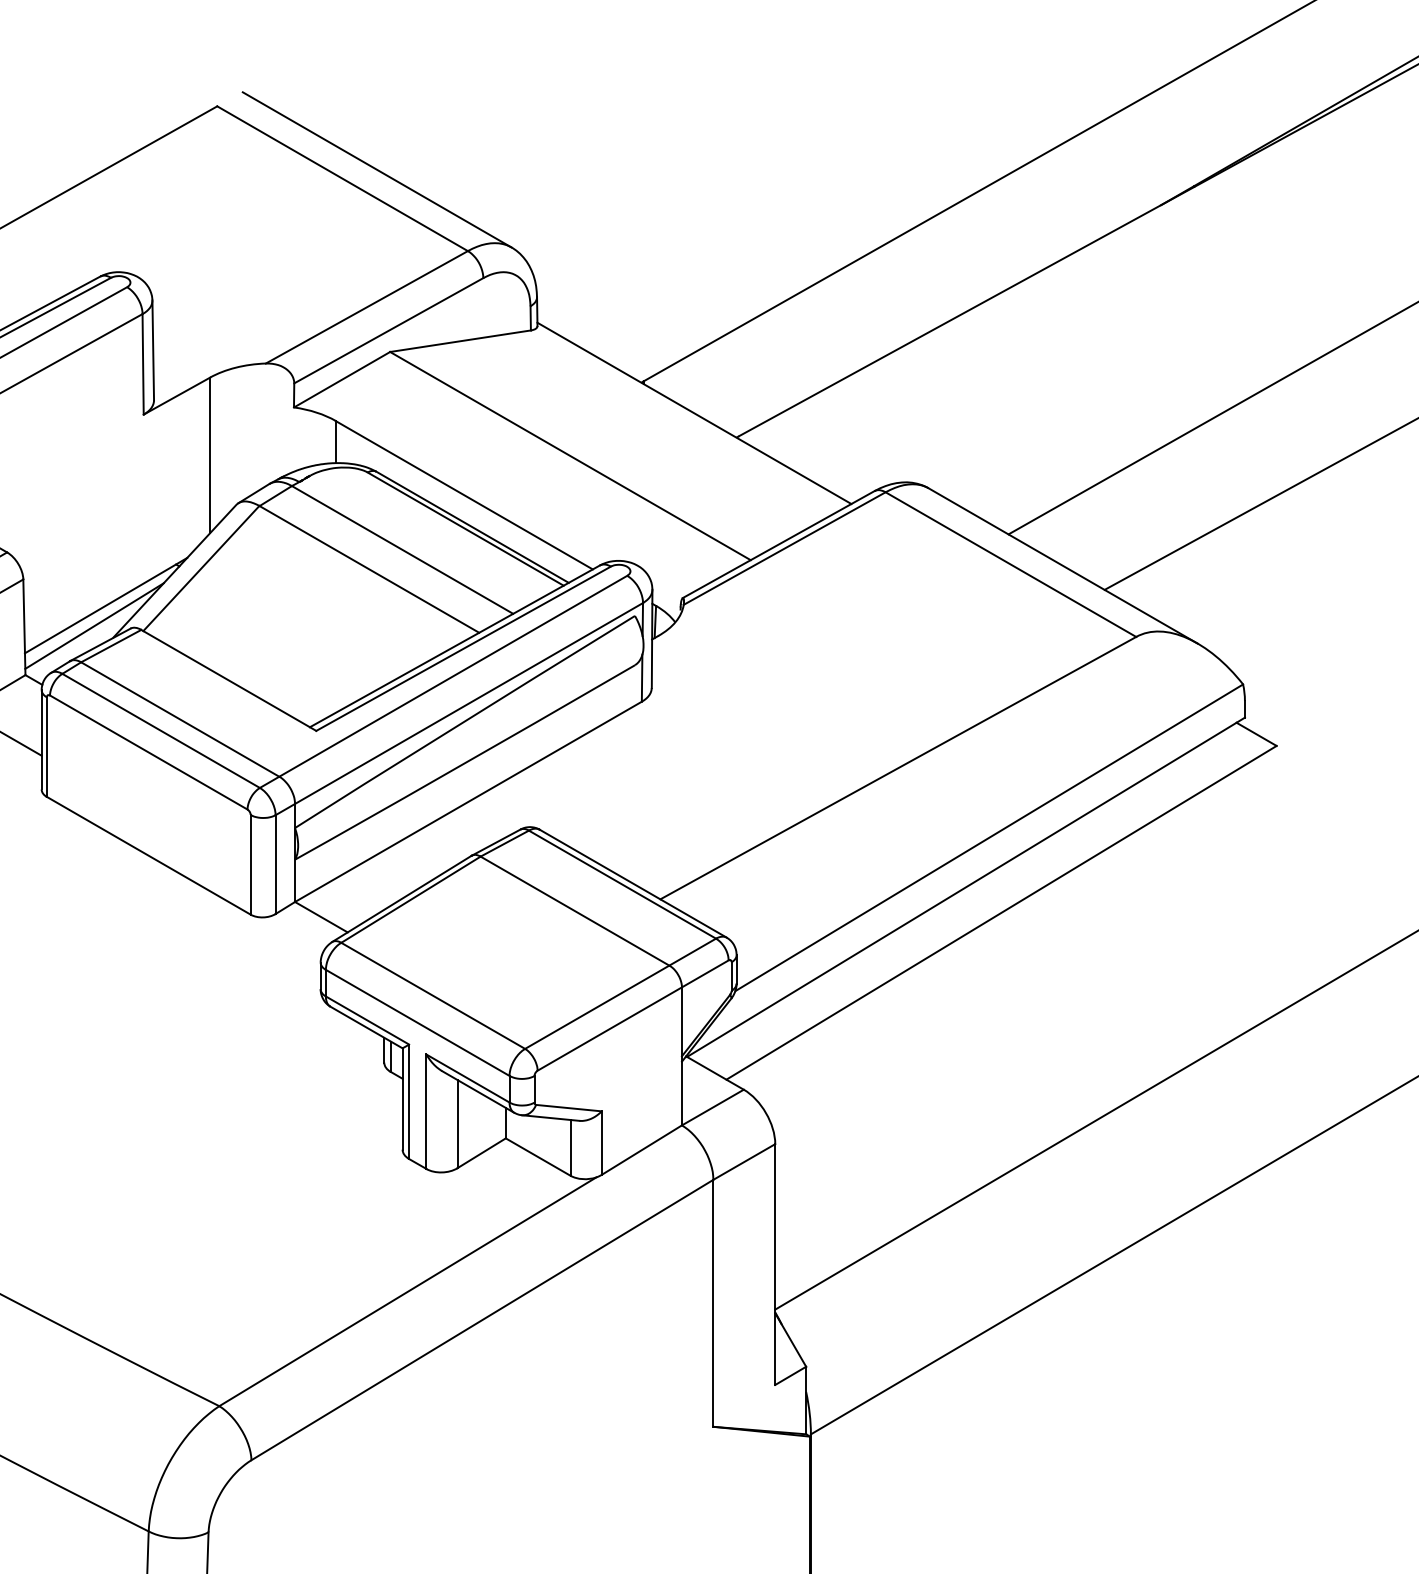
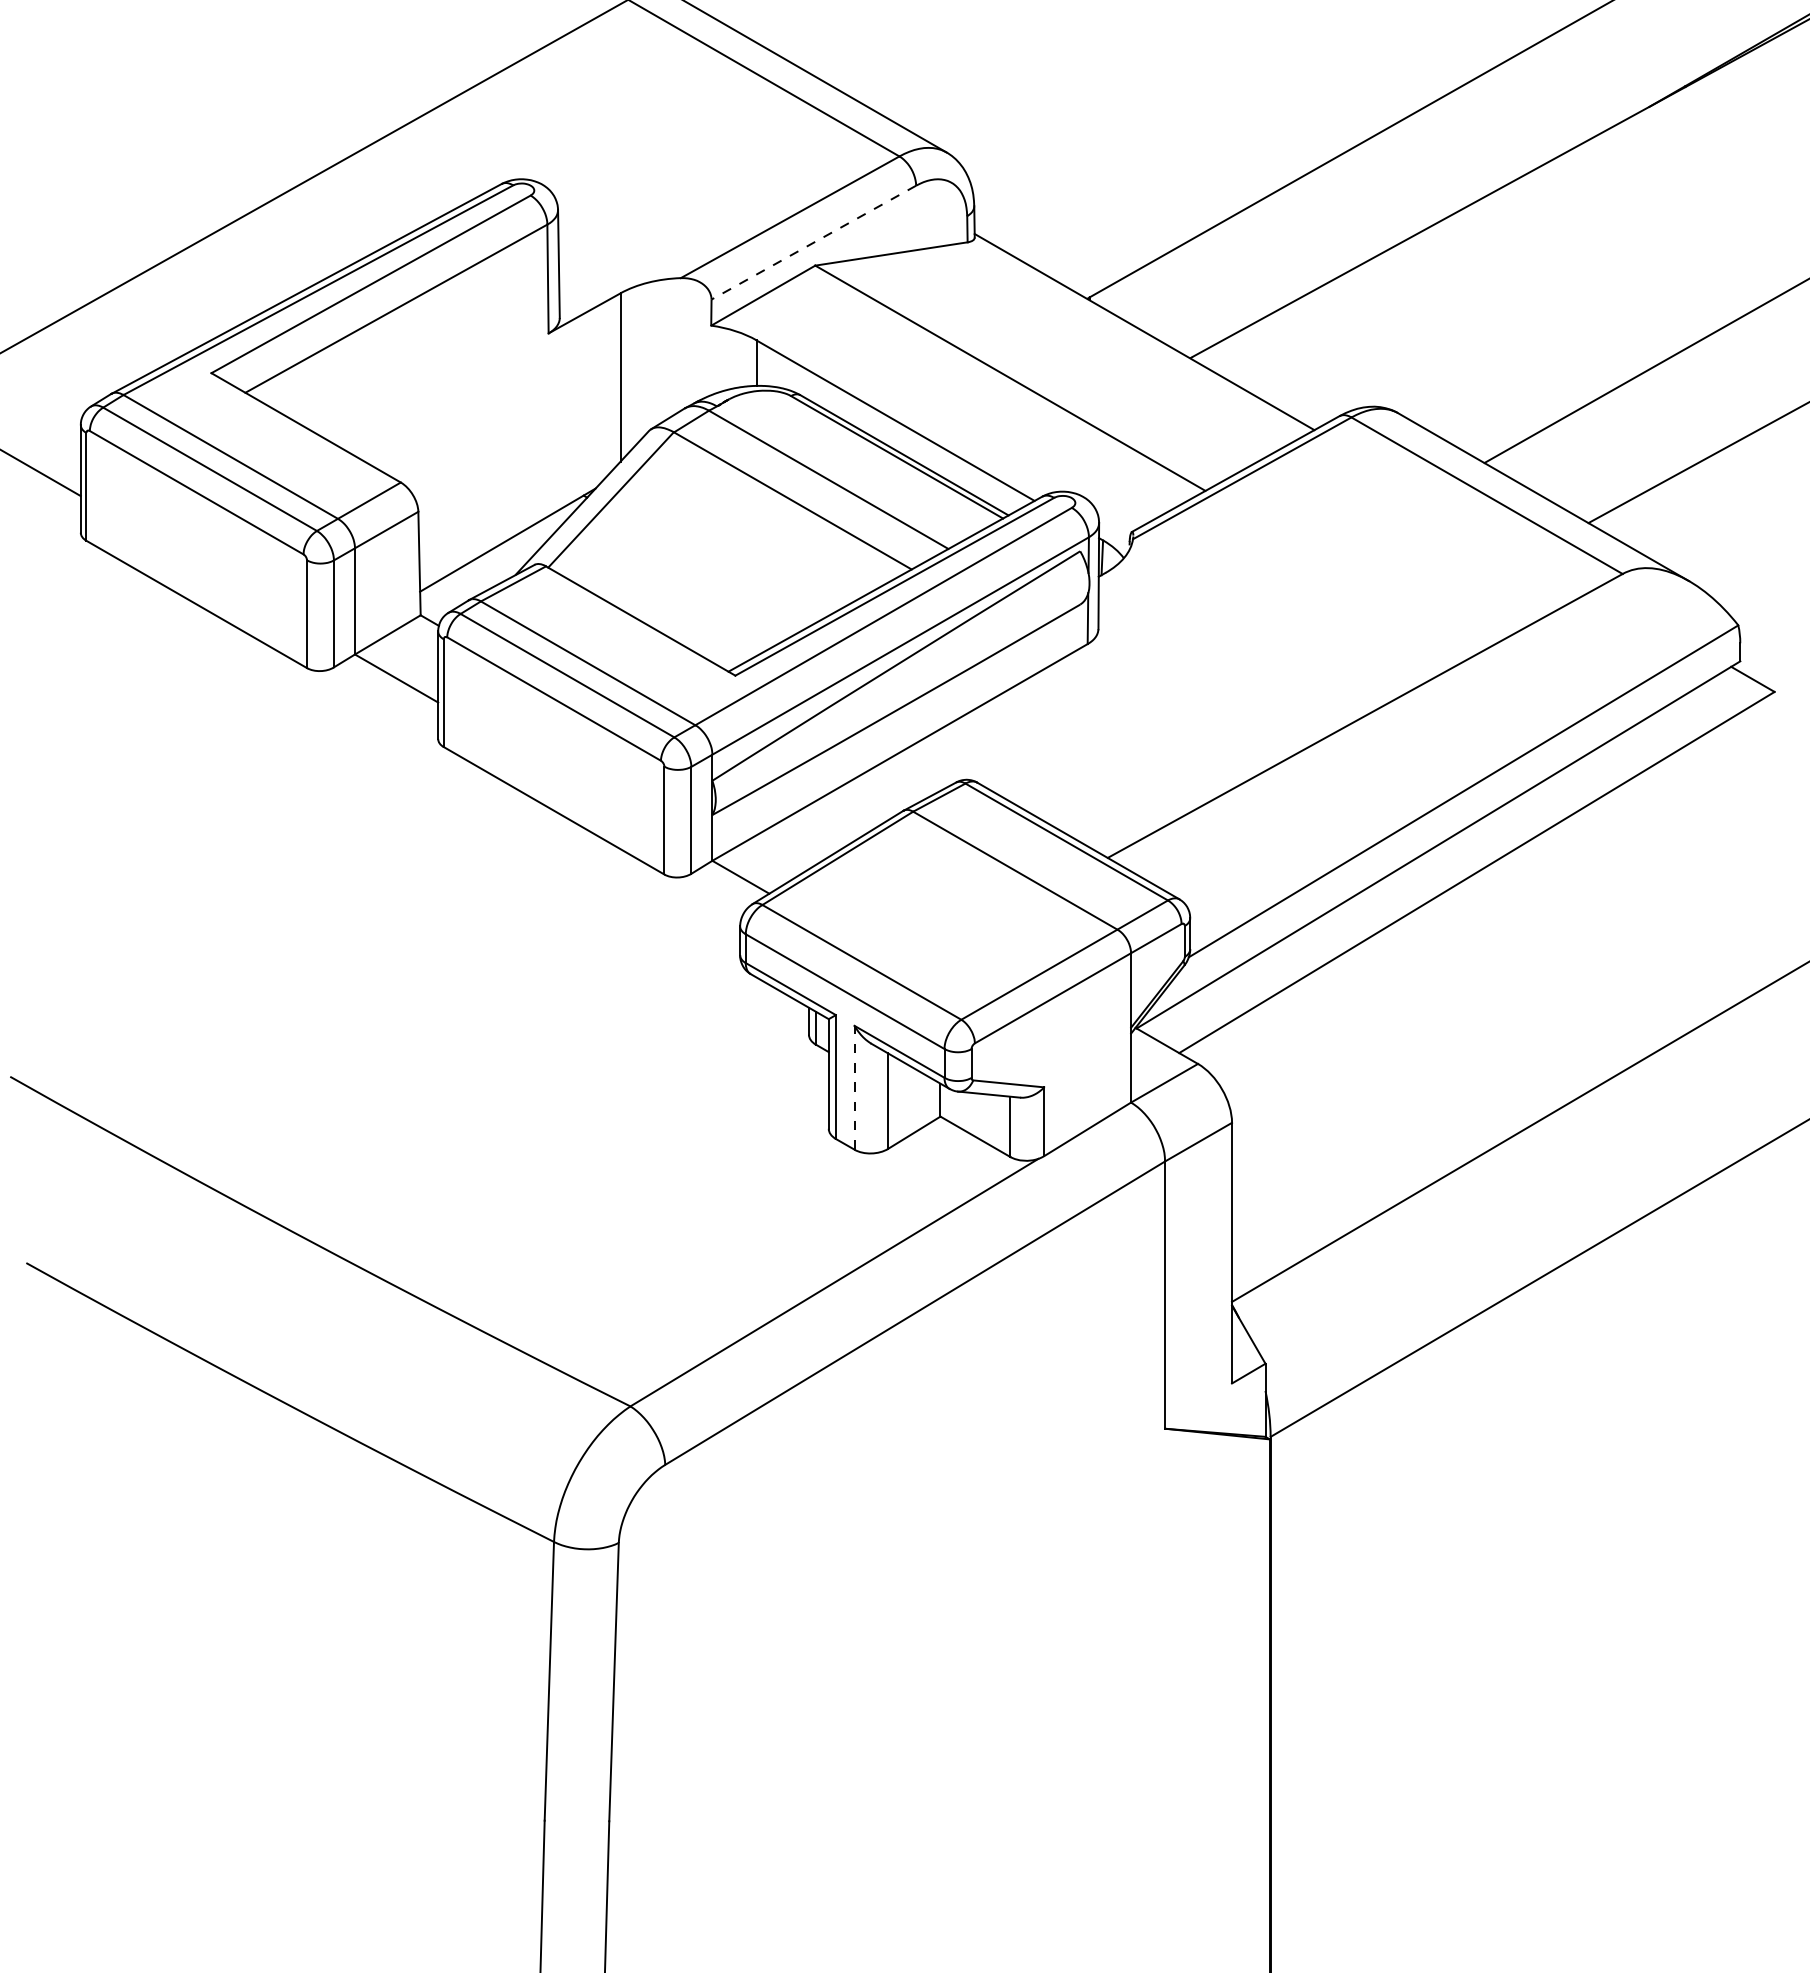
line: (388, 330) -> (813, 242), solid -> dashed
line: (94, 625) -> (495, 561), removed
line: (426, 1111) -> (854, 1087), solid -> dashed

